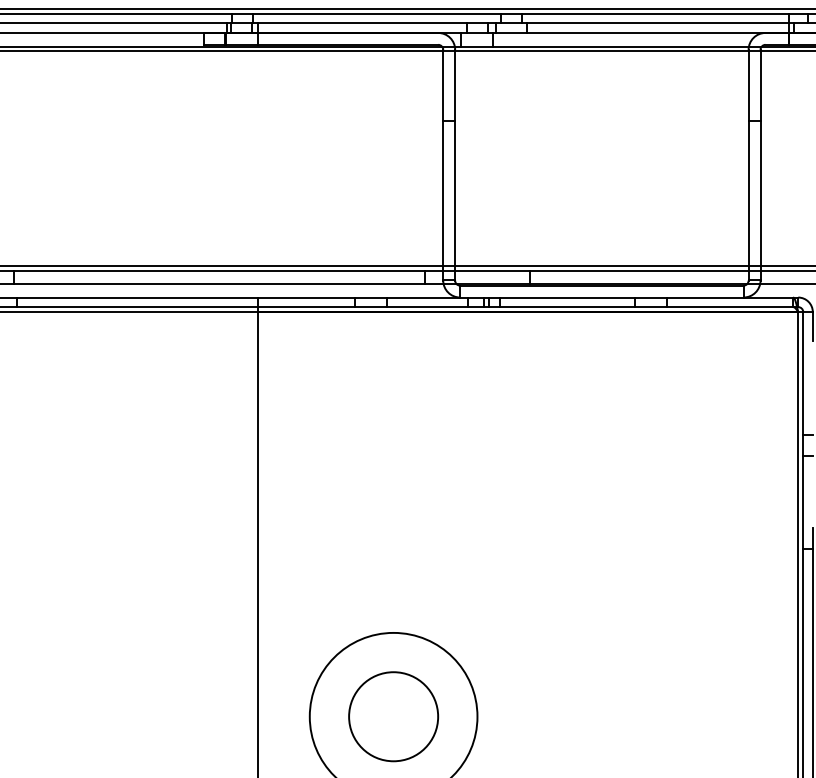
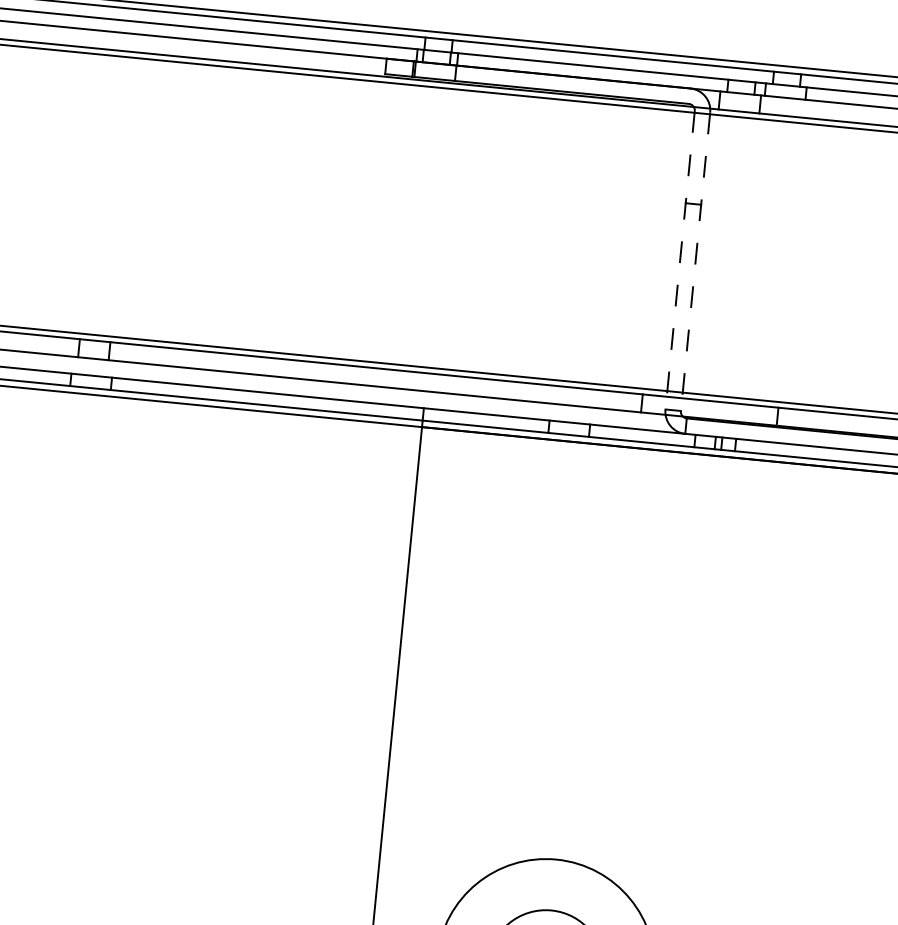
line: (443, 165) -> (680, 260), solid -> dashed
line: (455, 165) -> (695, 262), solid -> dashed

